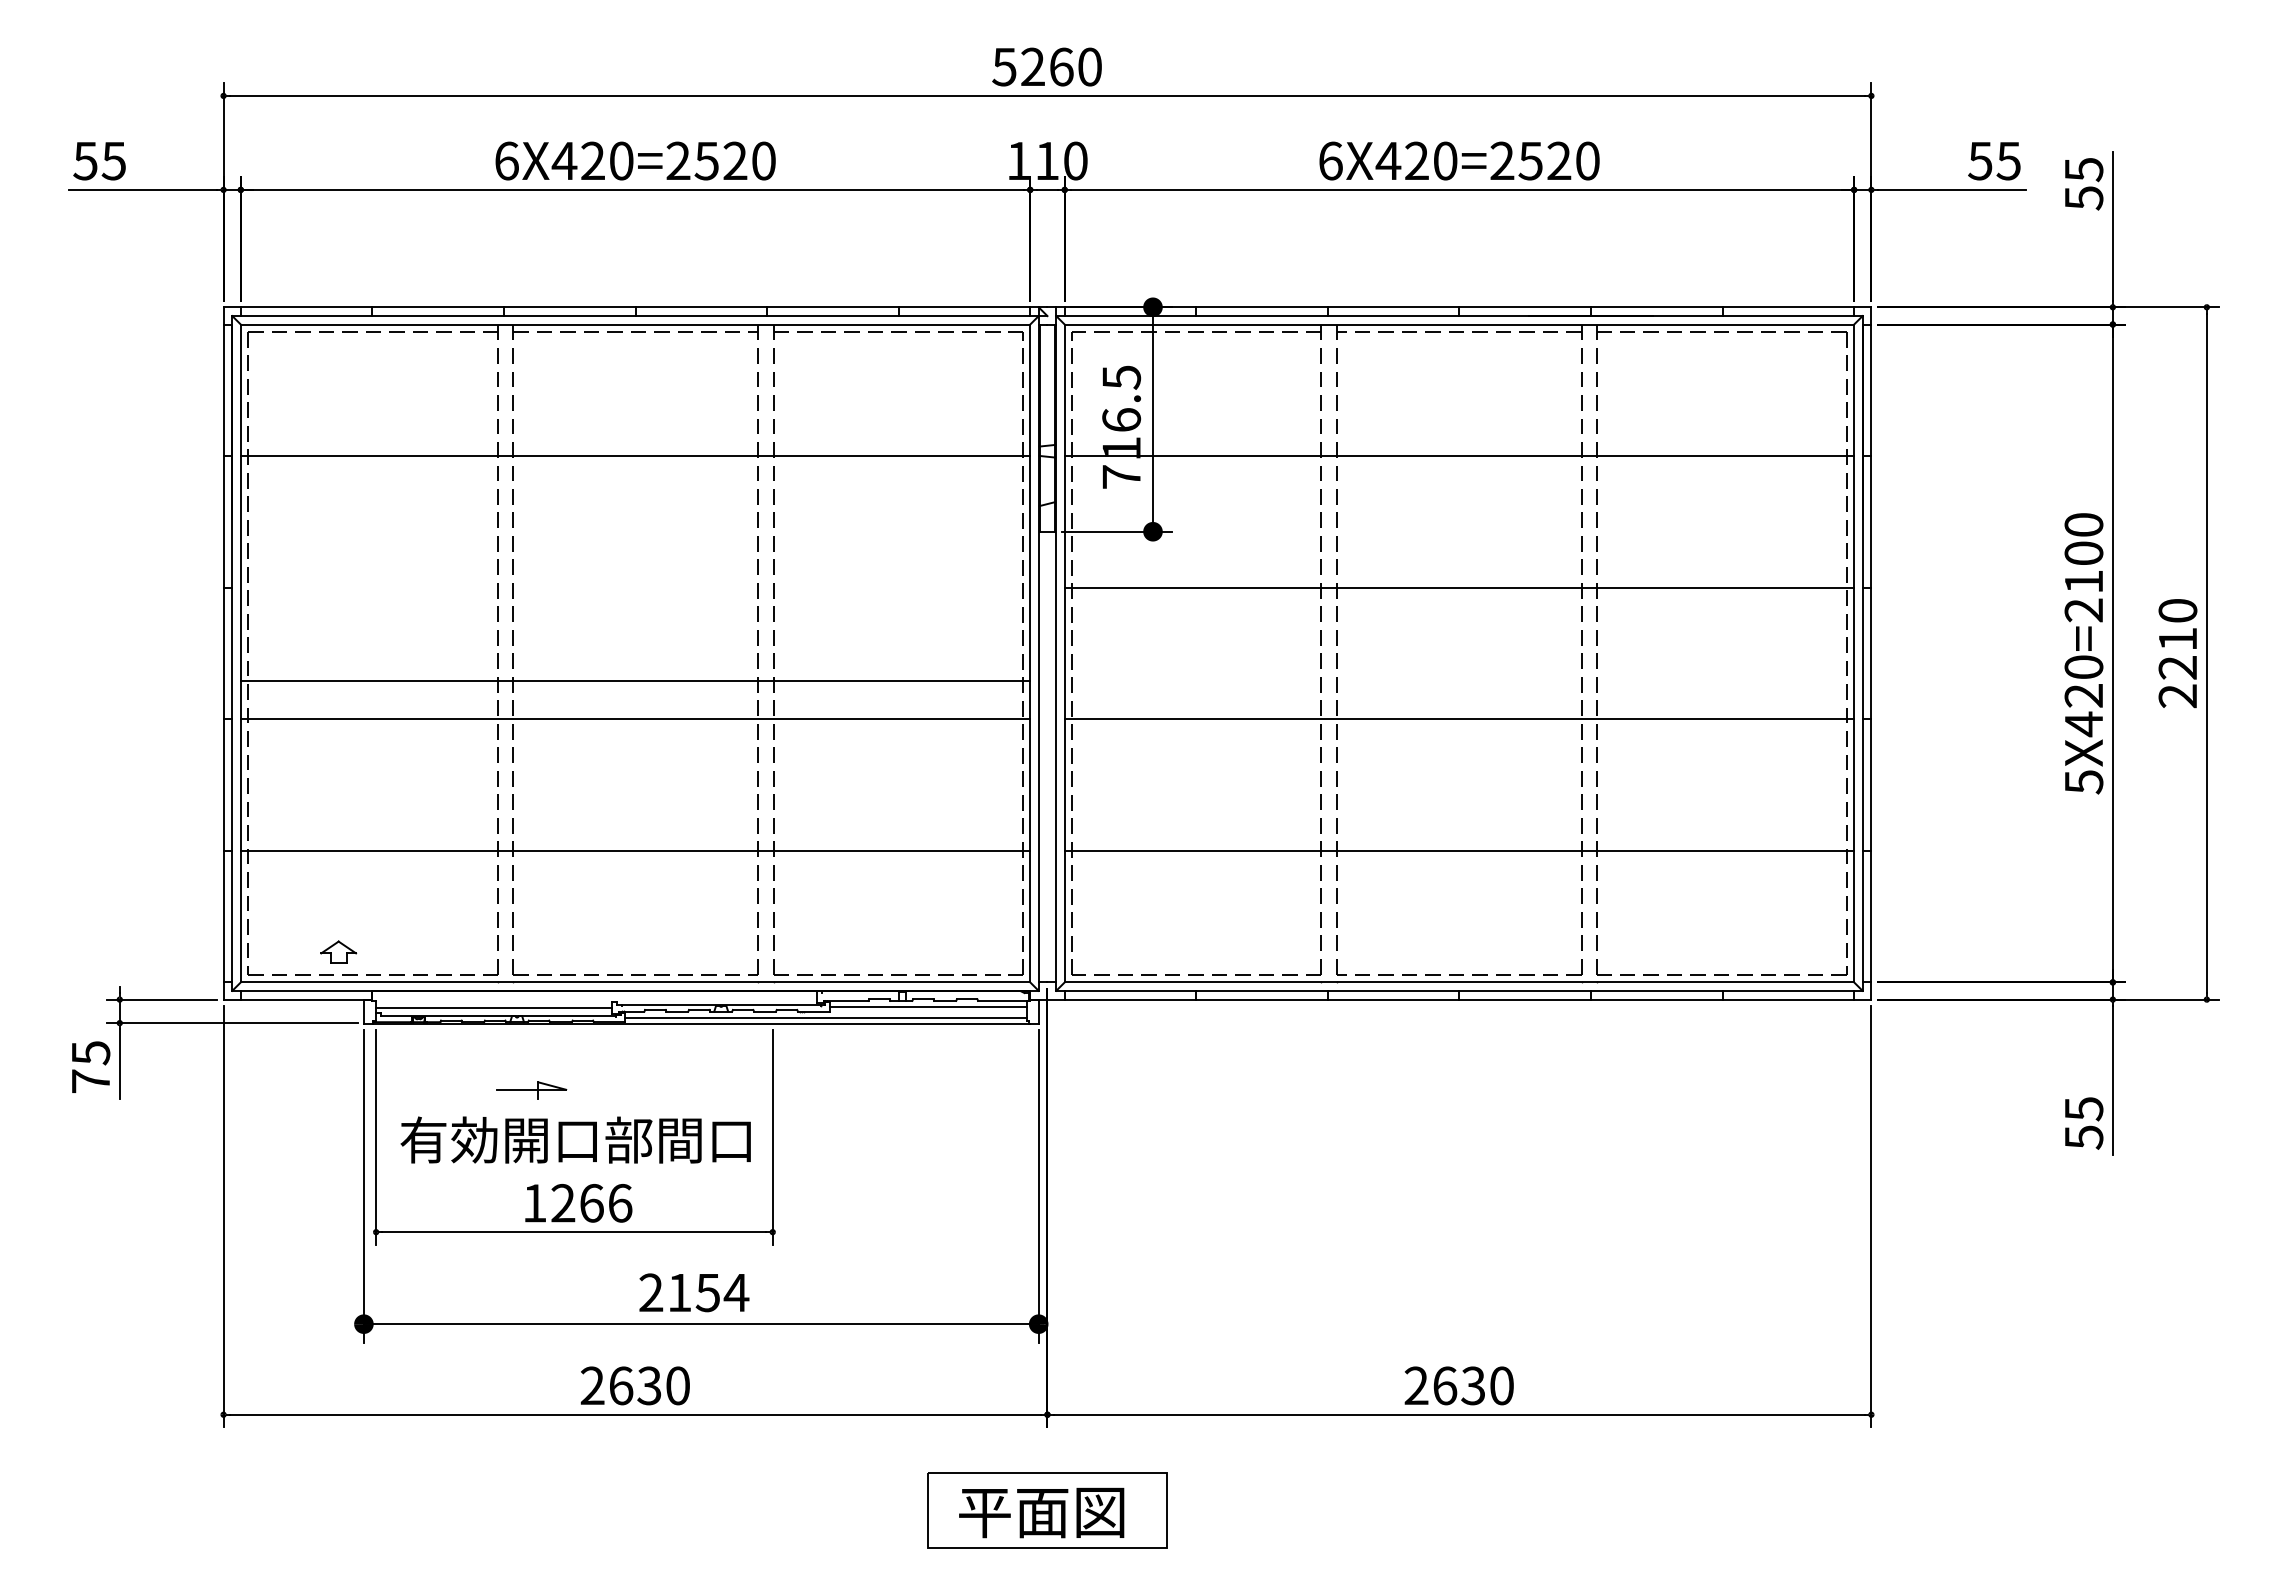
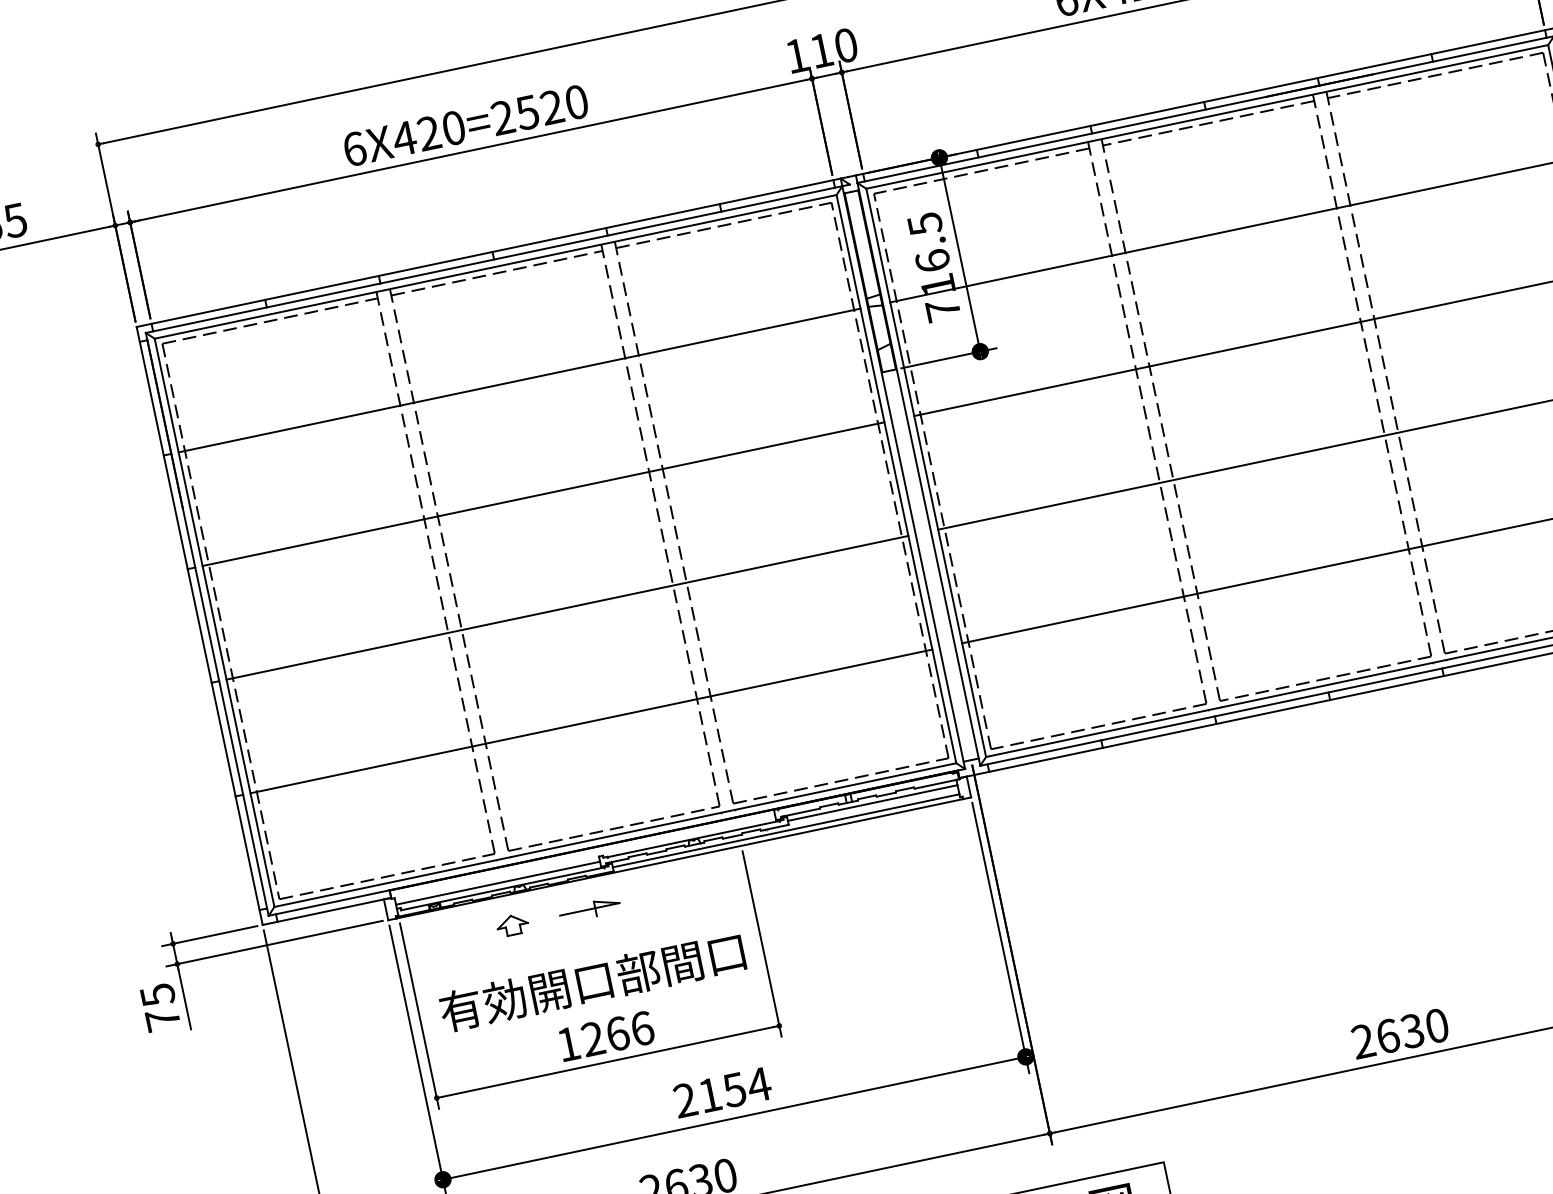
line: (635, 680) -> (543, 494), moved
part: (338, 951) -> (512, 924), moved
part: (531, 1090) -> (589, 910), moved

